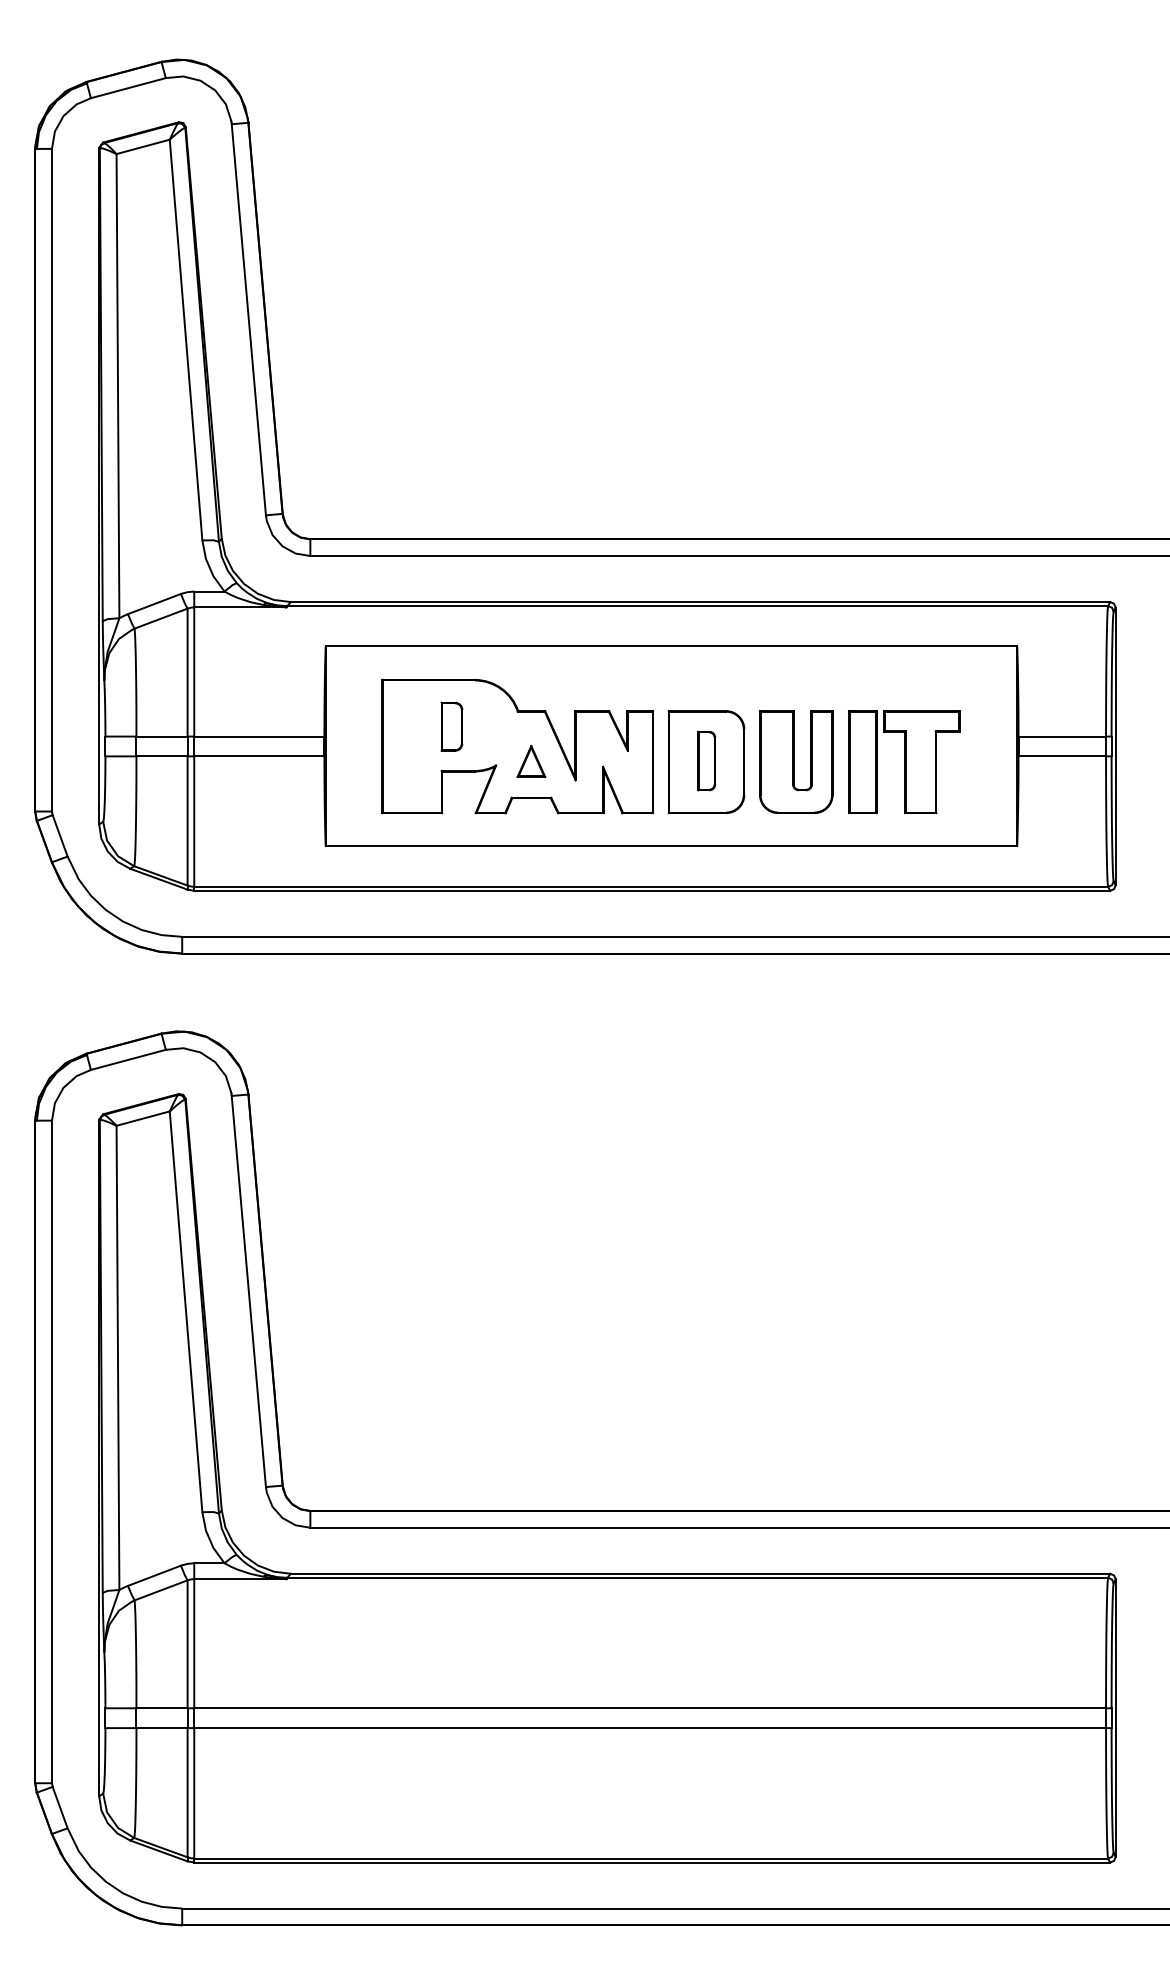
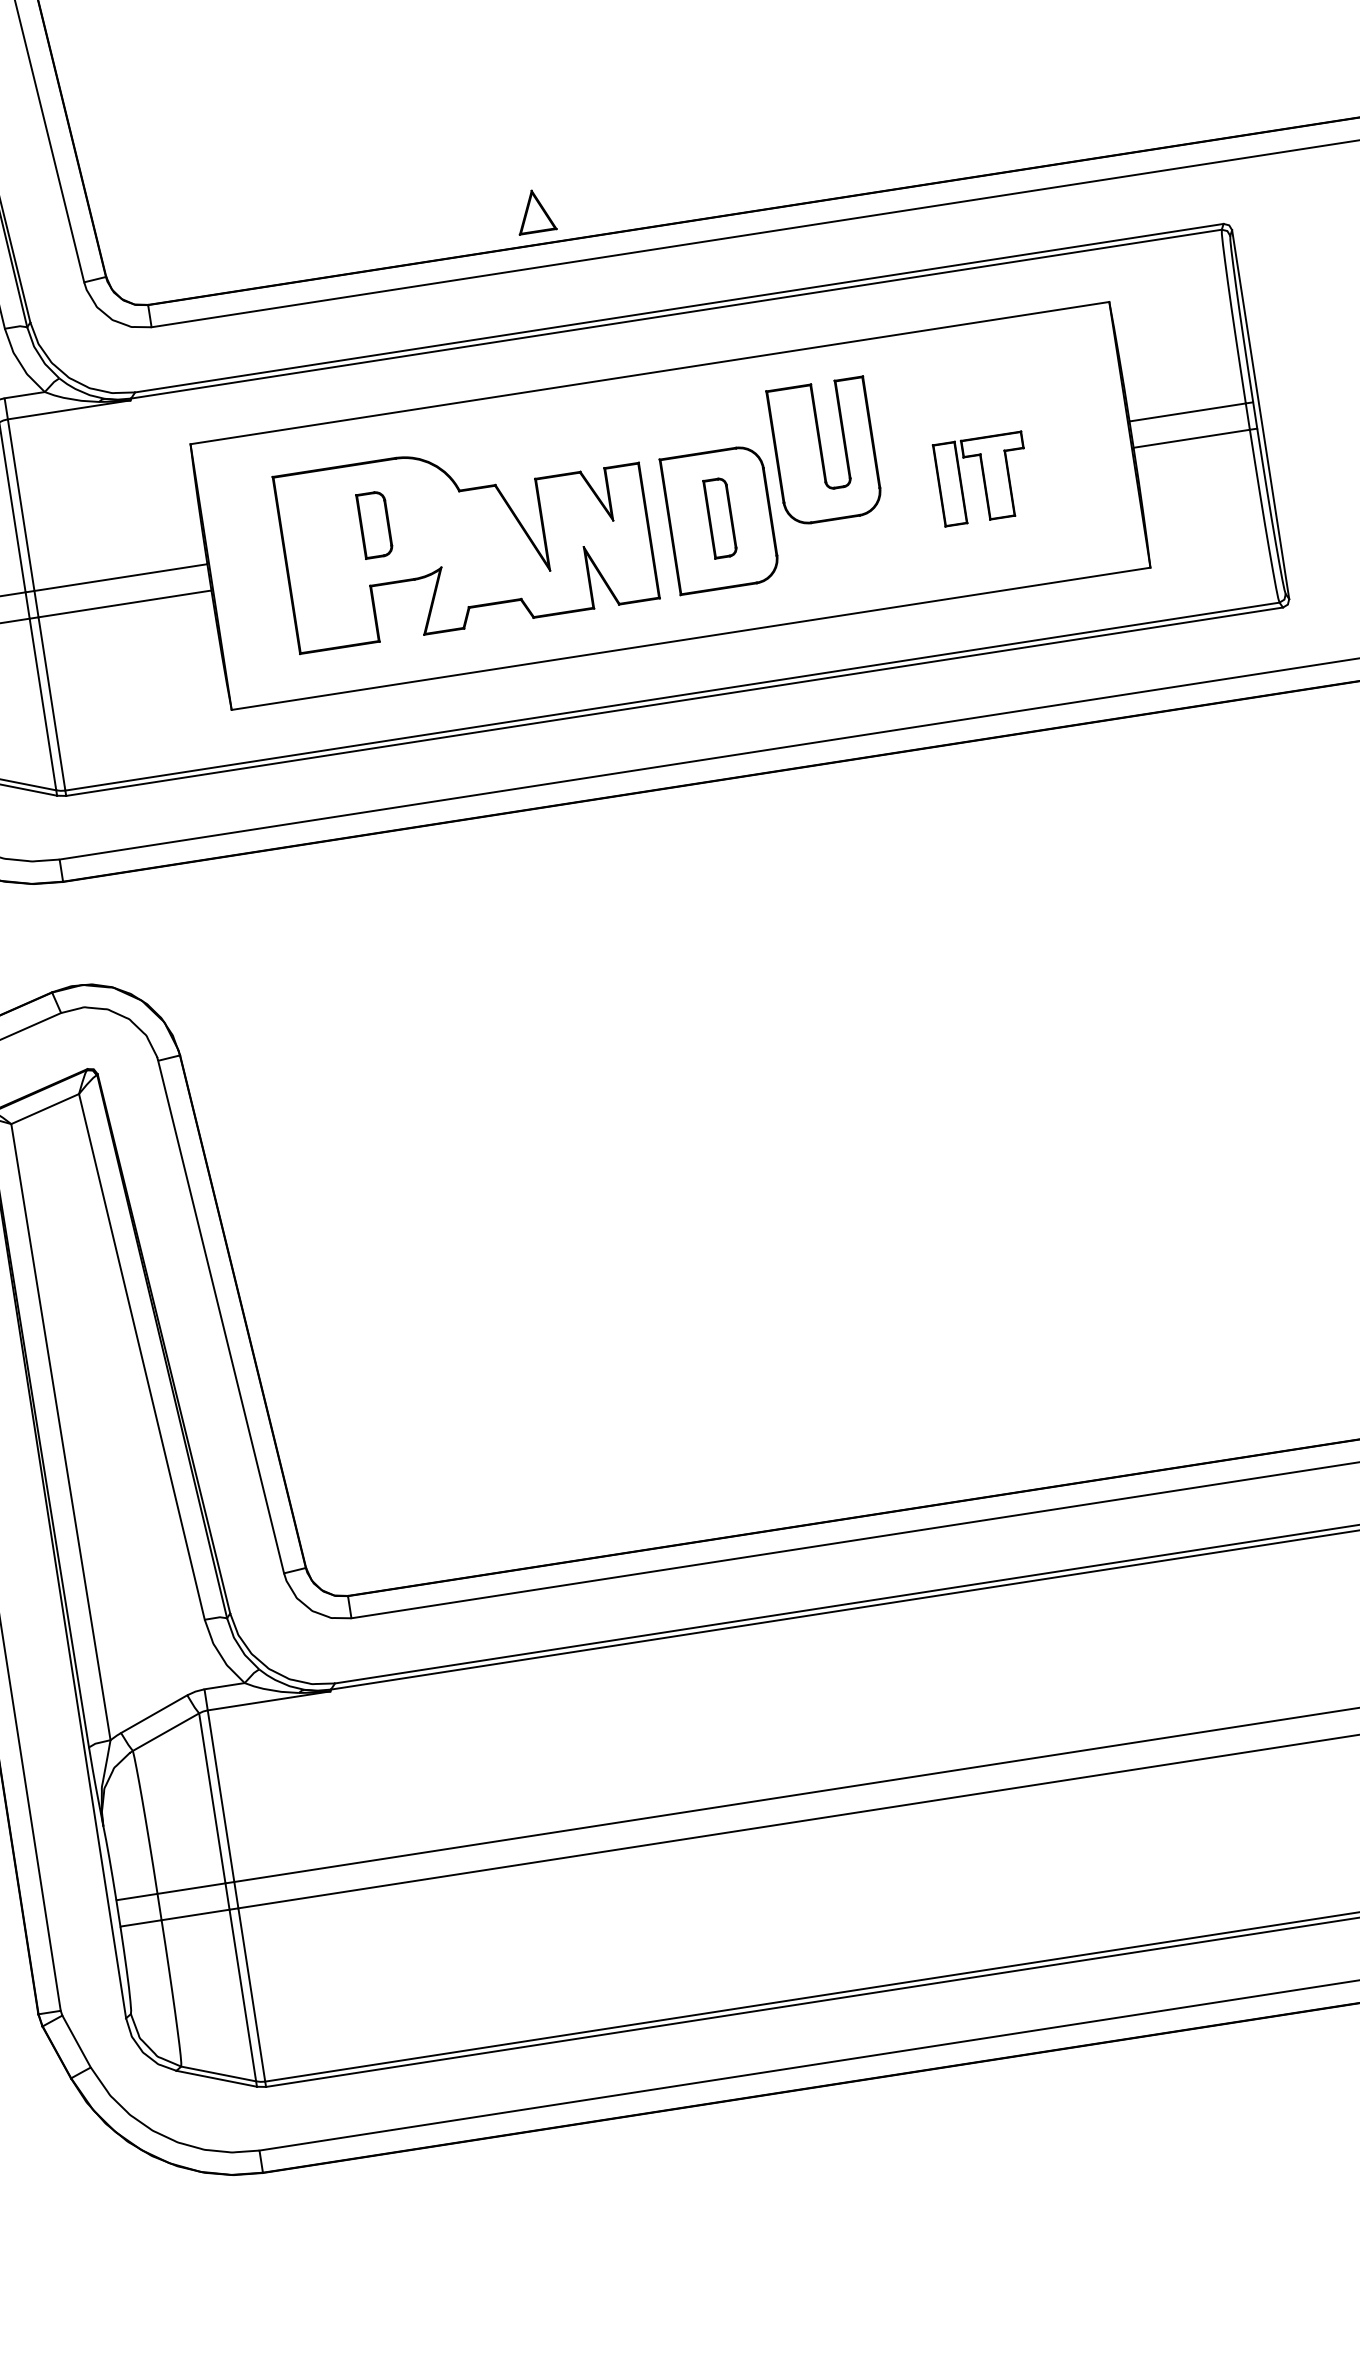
part: (531, 761) -> (535, 211), moved
part: (795, 761) -> (823, 451), moved
part: (904, 762) -> (983, 479), size x0.6

